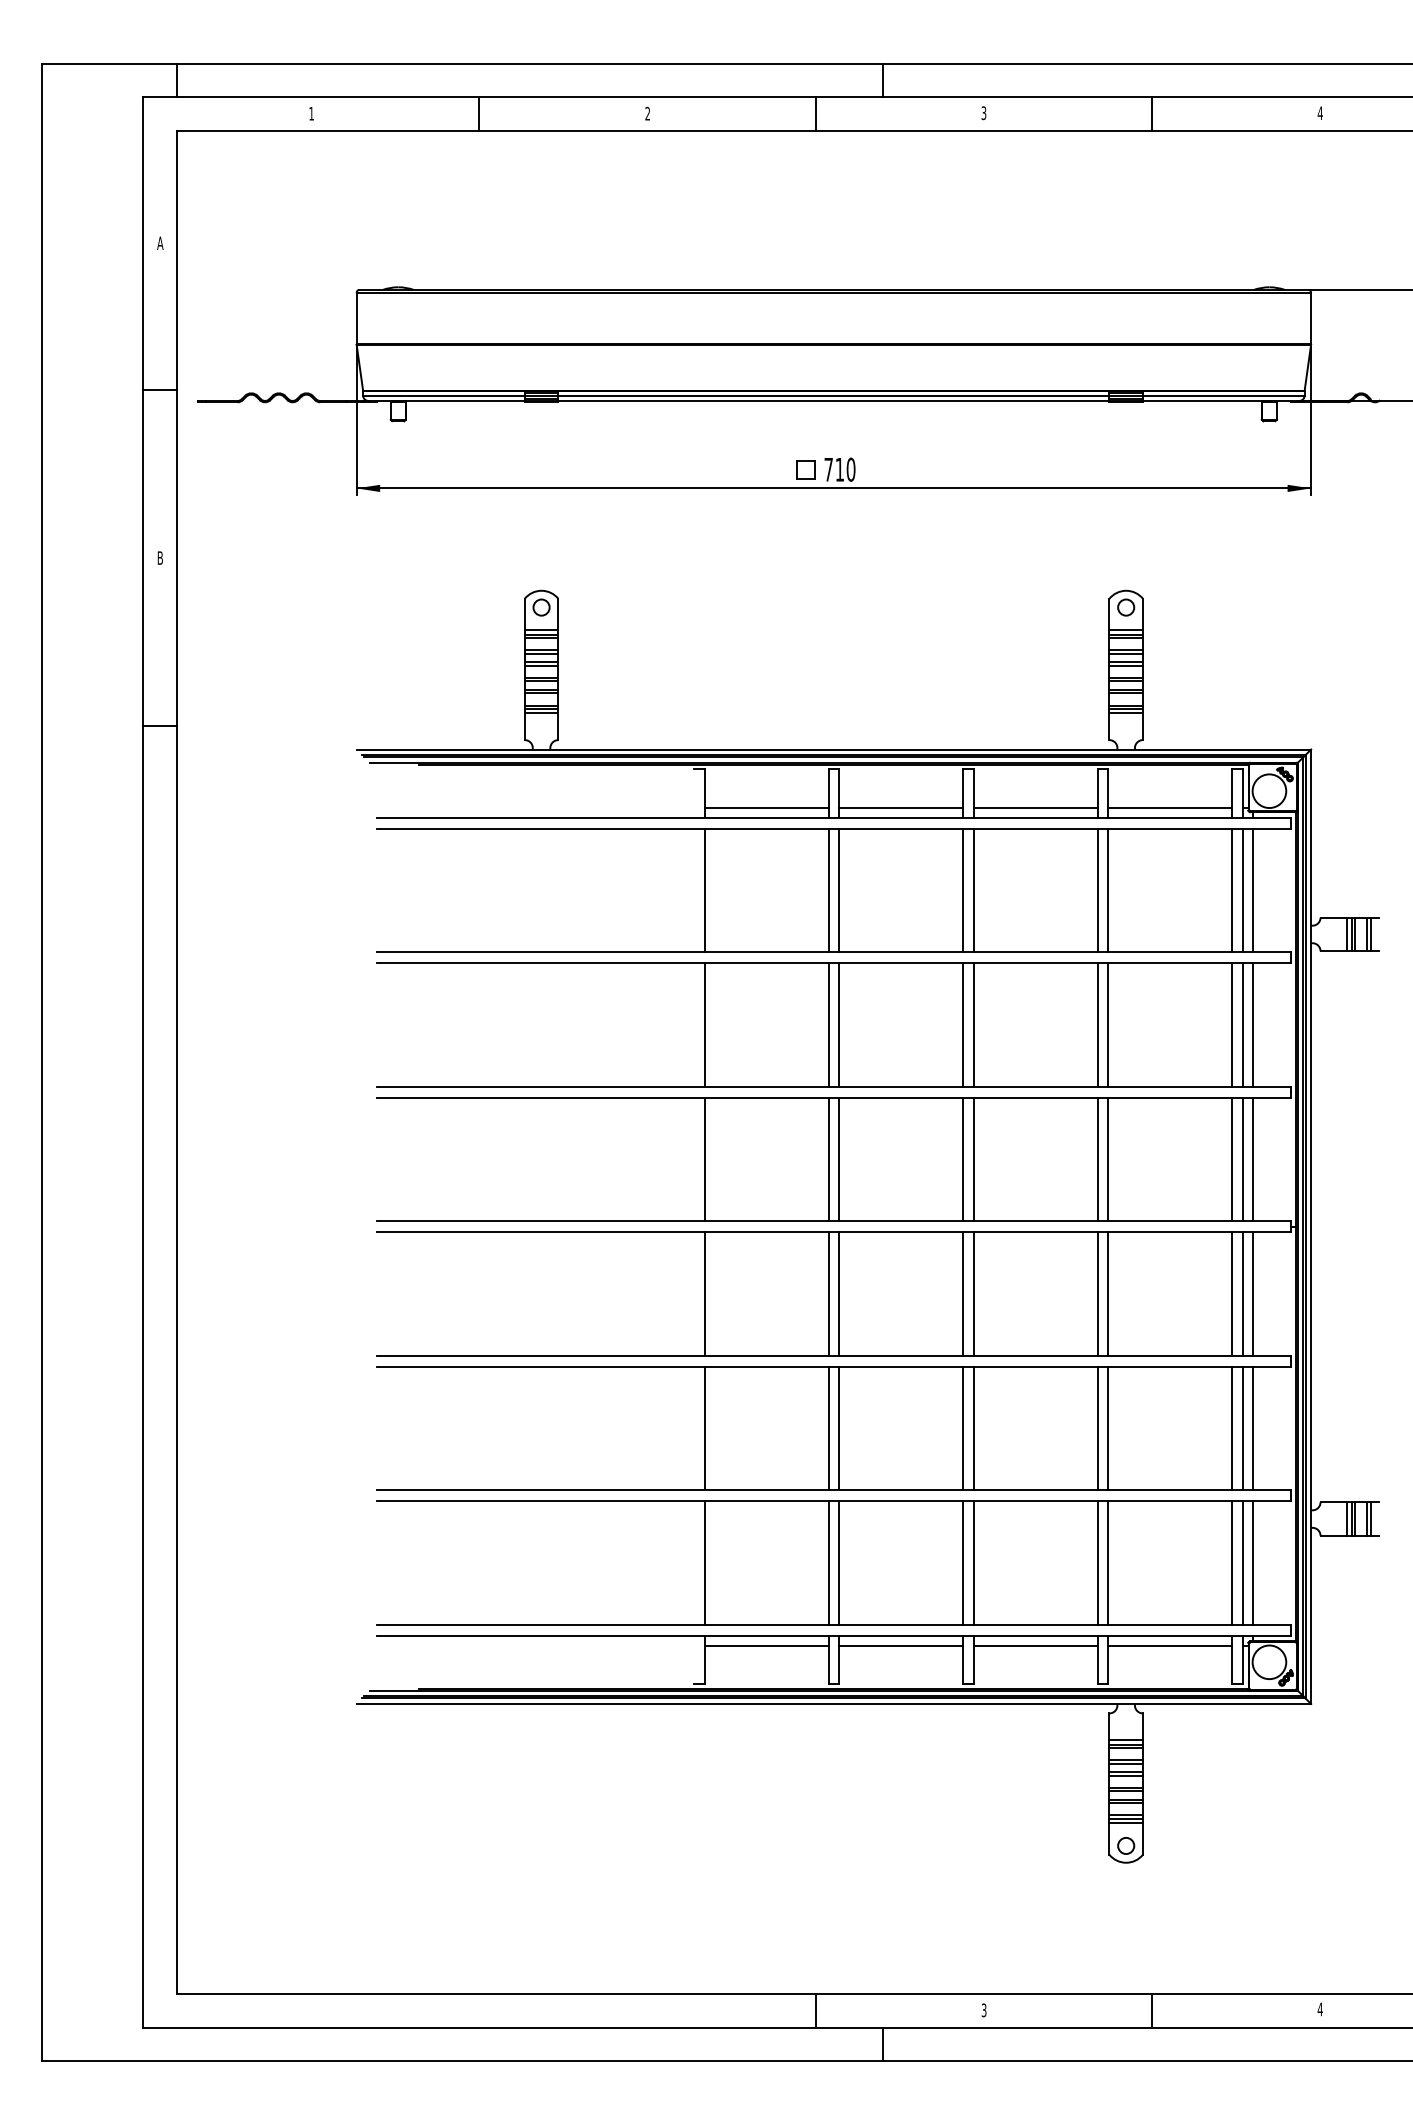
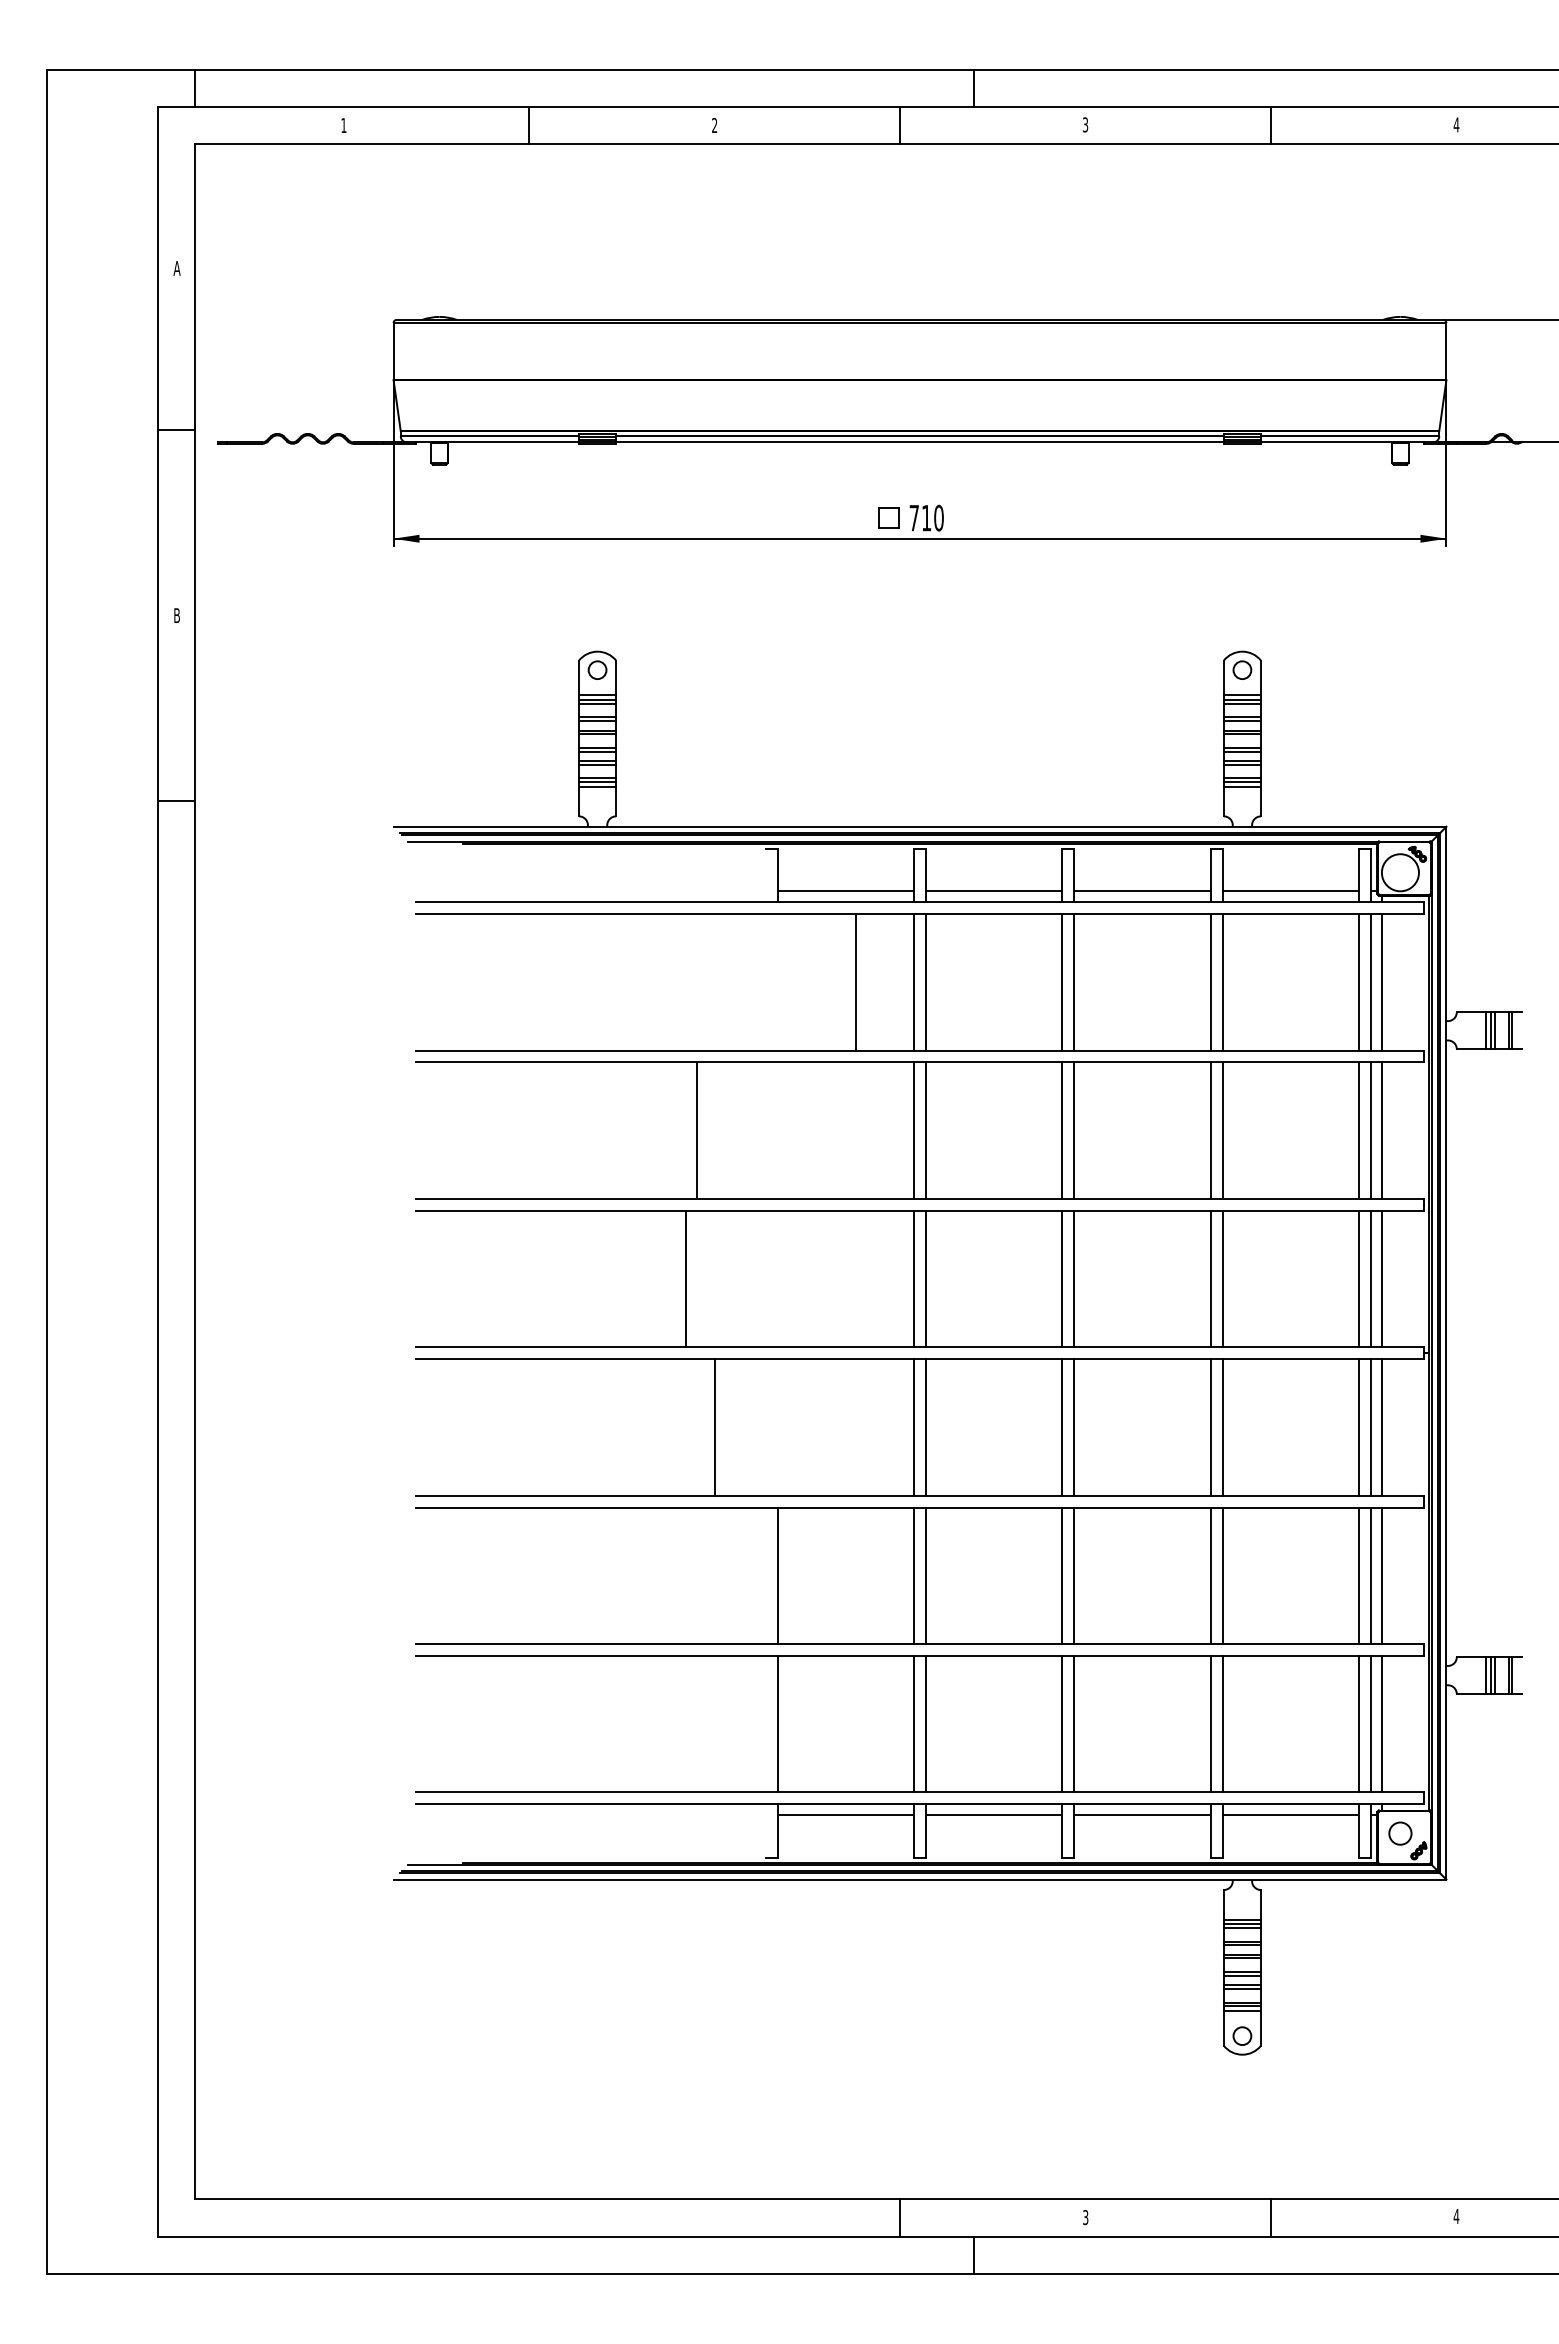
line: (704, 890) -> (855, 982), moved
line: (704, 1024) -> (696, 1130), moved
line: (704, 1159) -> (685, 1278), moved
line: (704, 1294) -> (714, 1427), moved
circle: (1268, 1662) -> (1399, 1833), size x0.6

